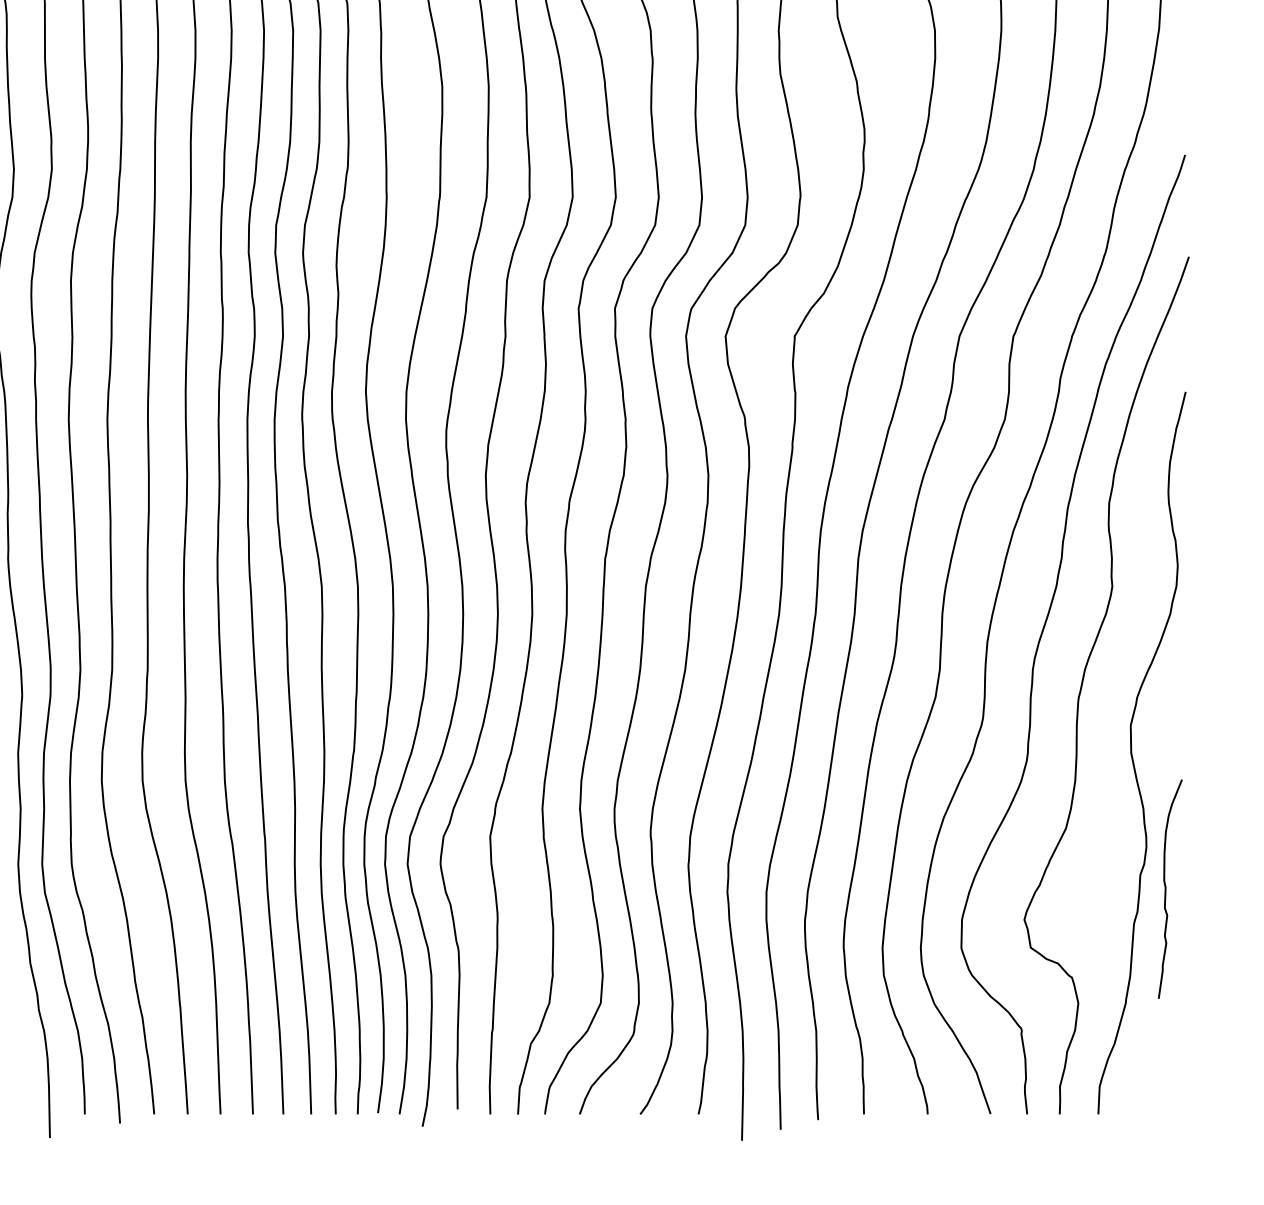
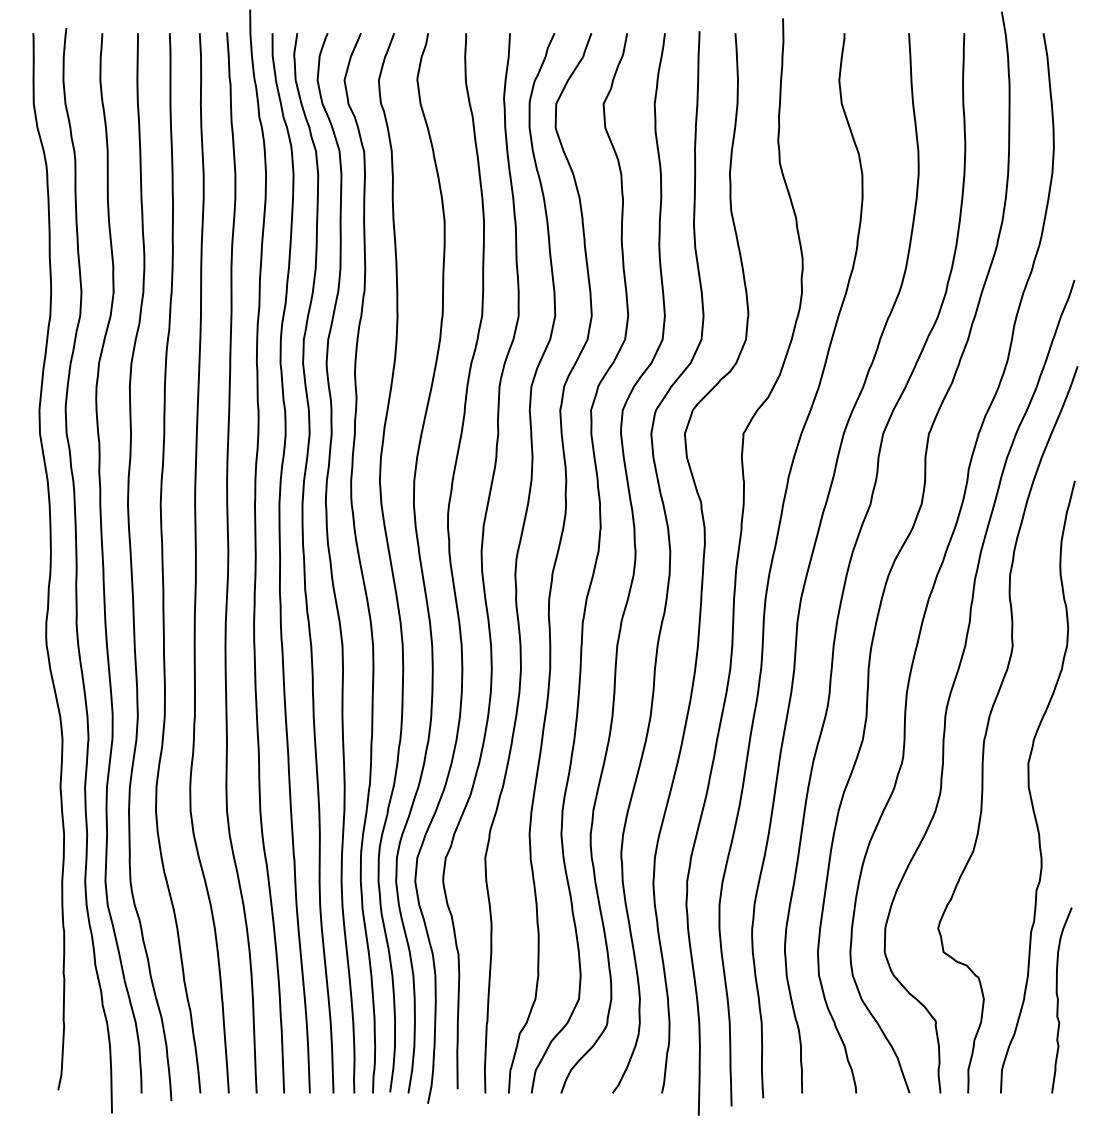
curve: (1166, 889) -> (1058, 1000), moved

